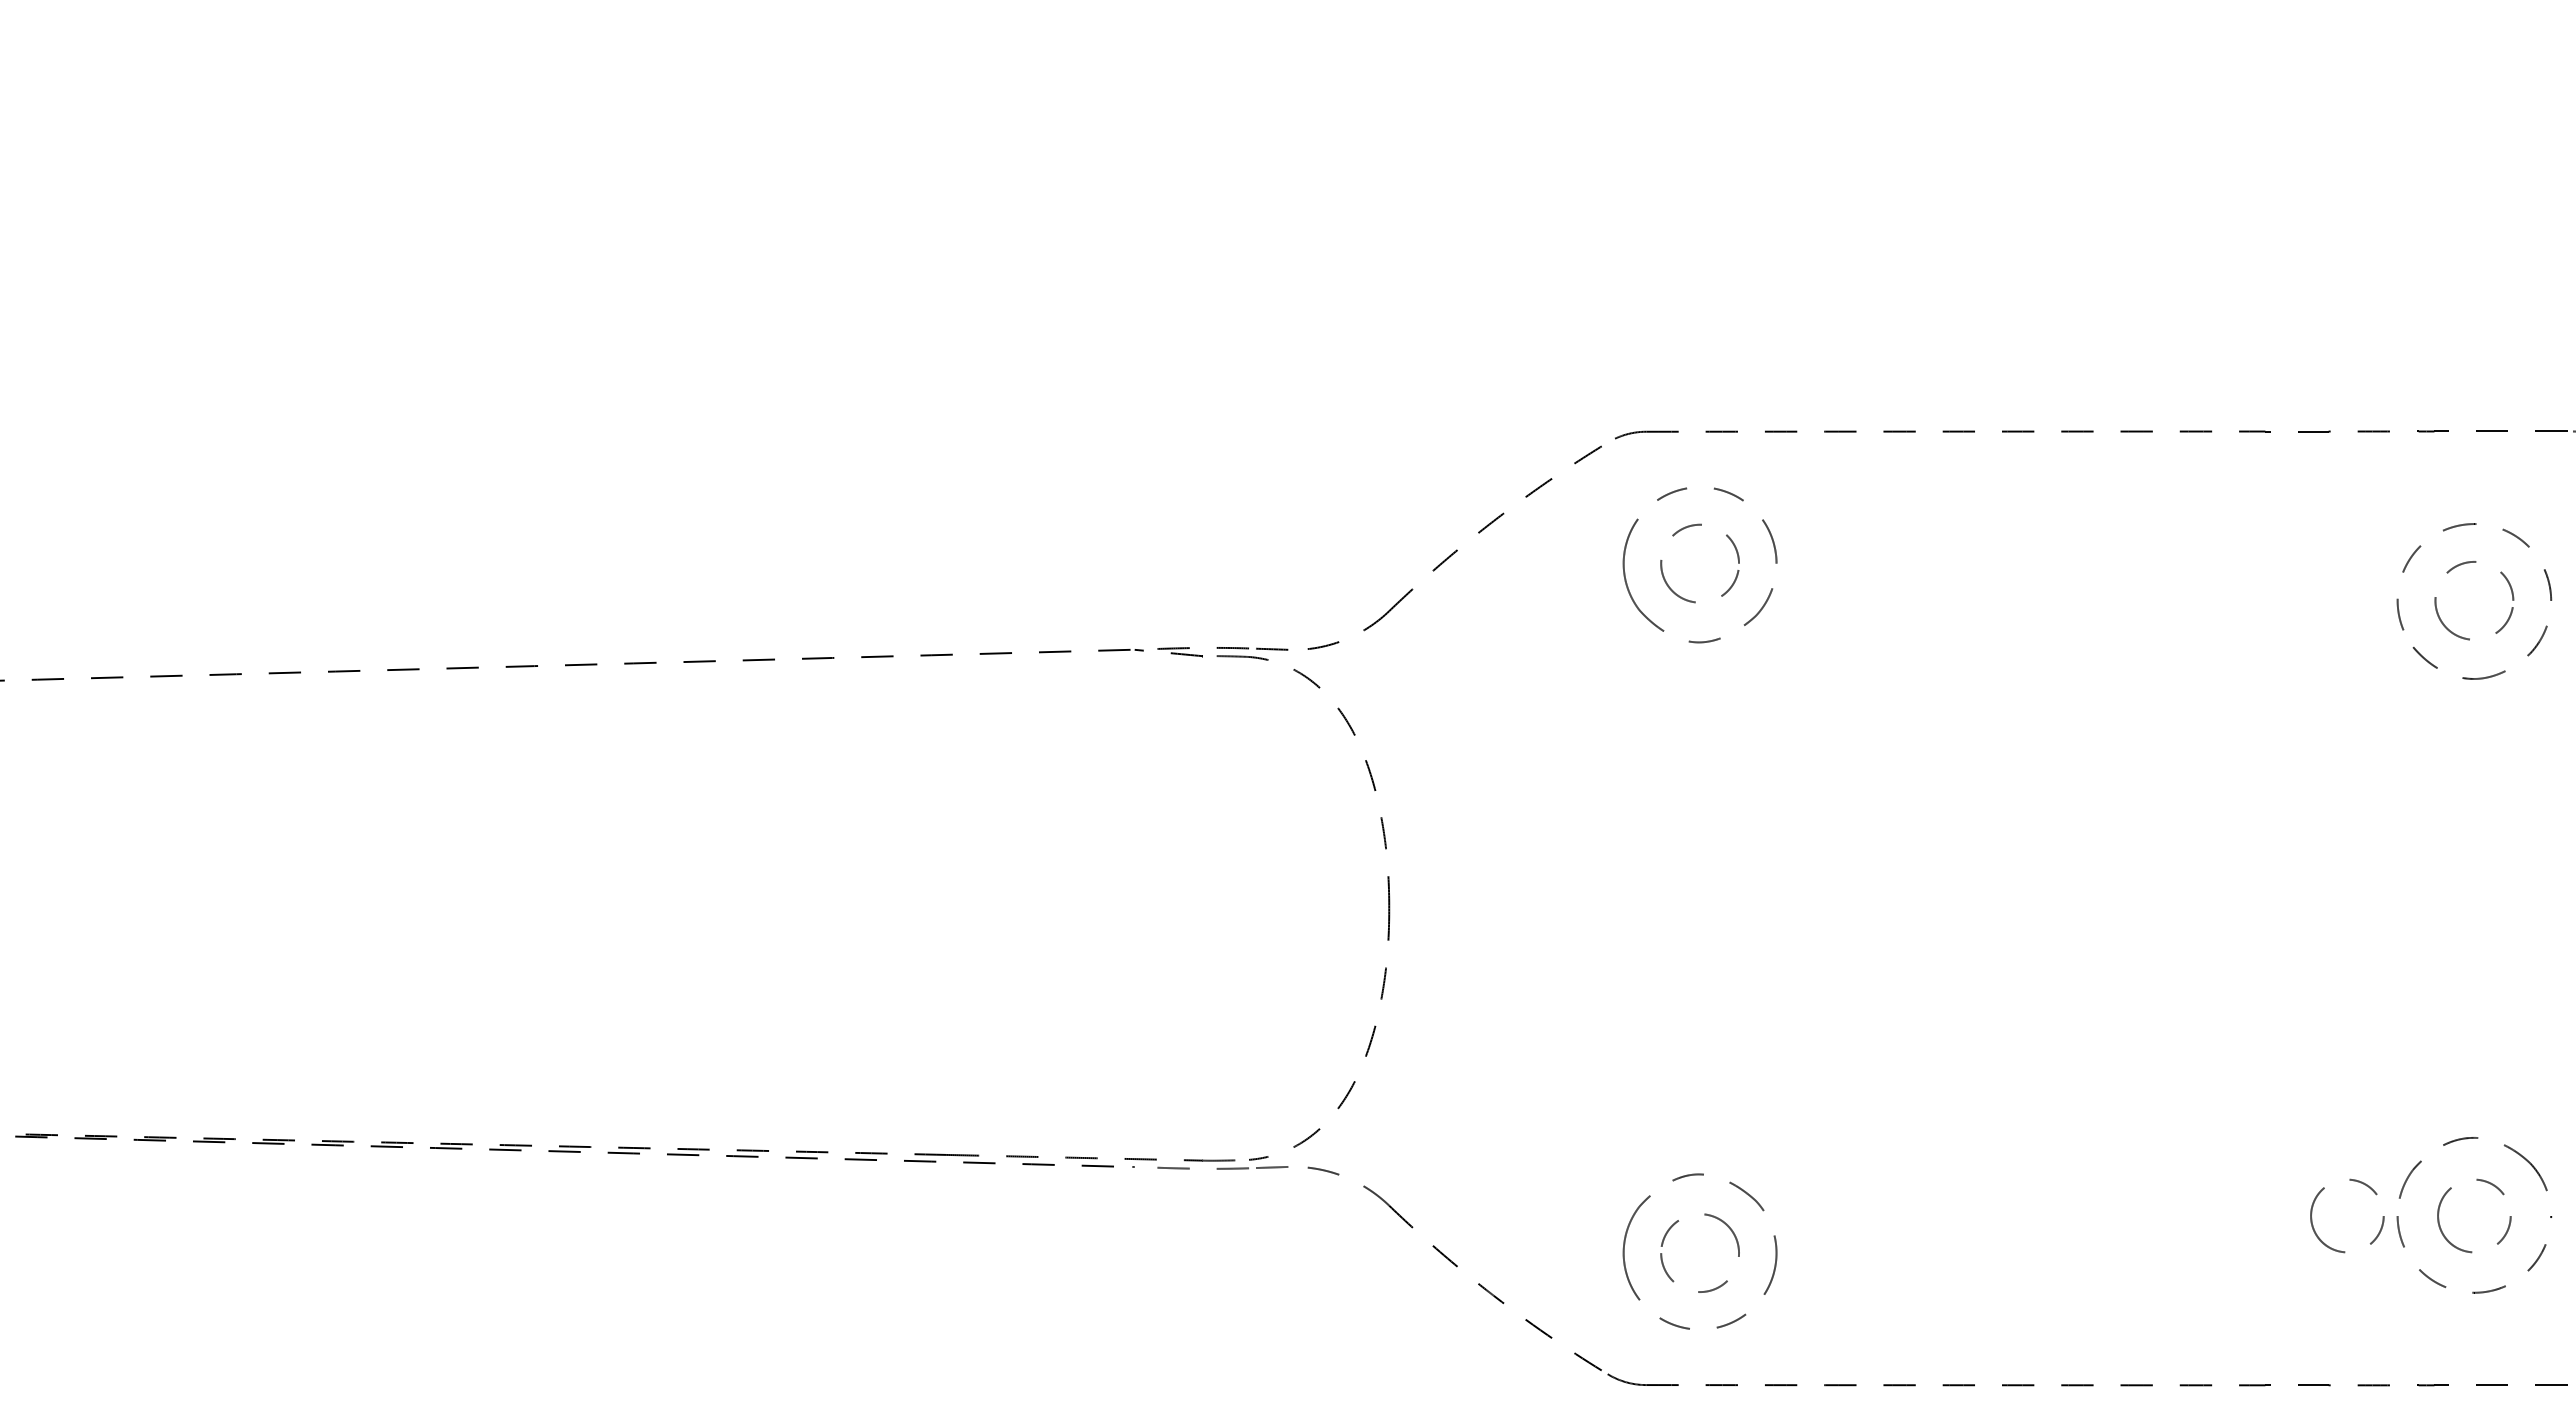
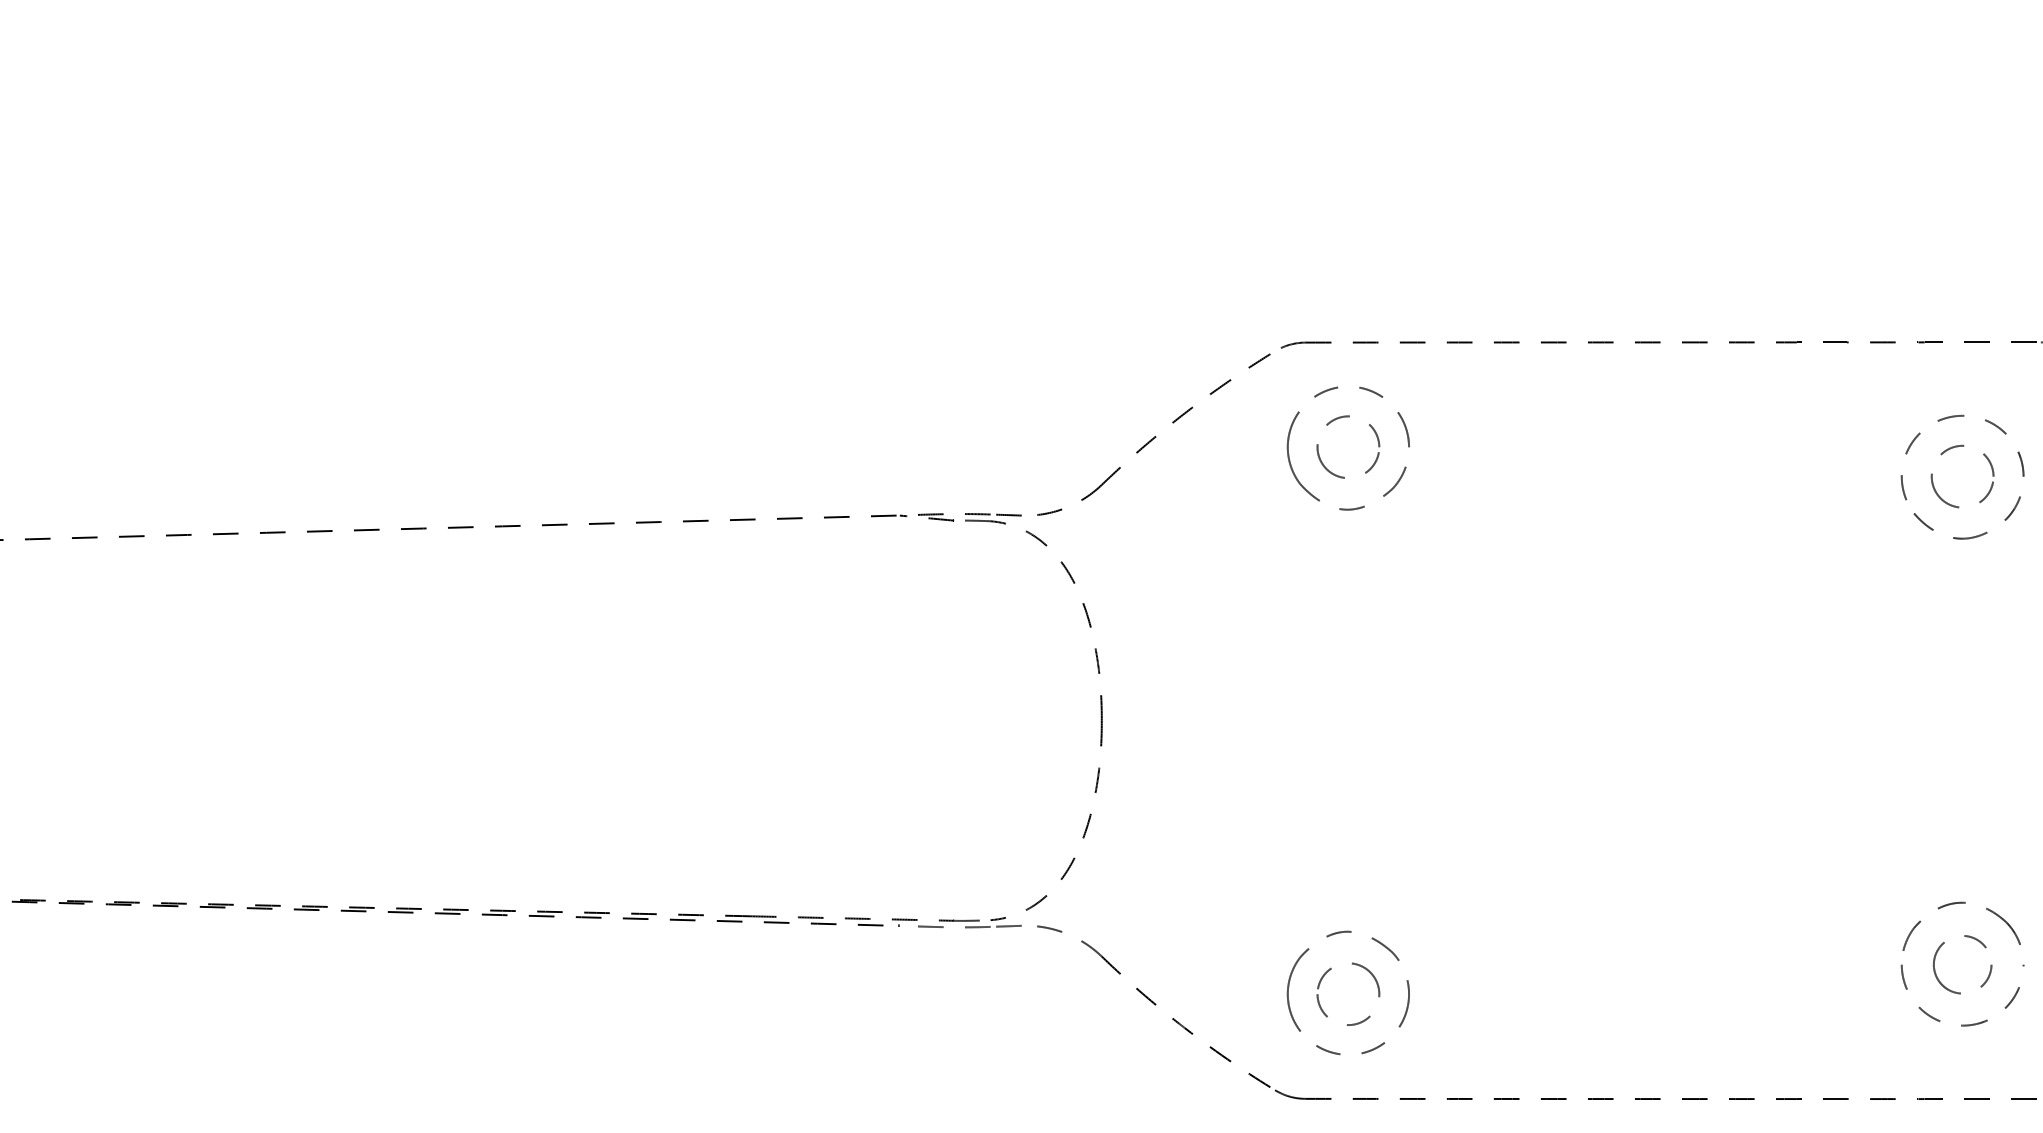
part: (2353, 1181) -> (1866, 937), removed

